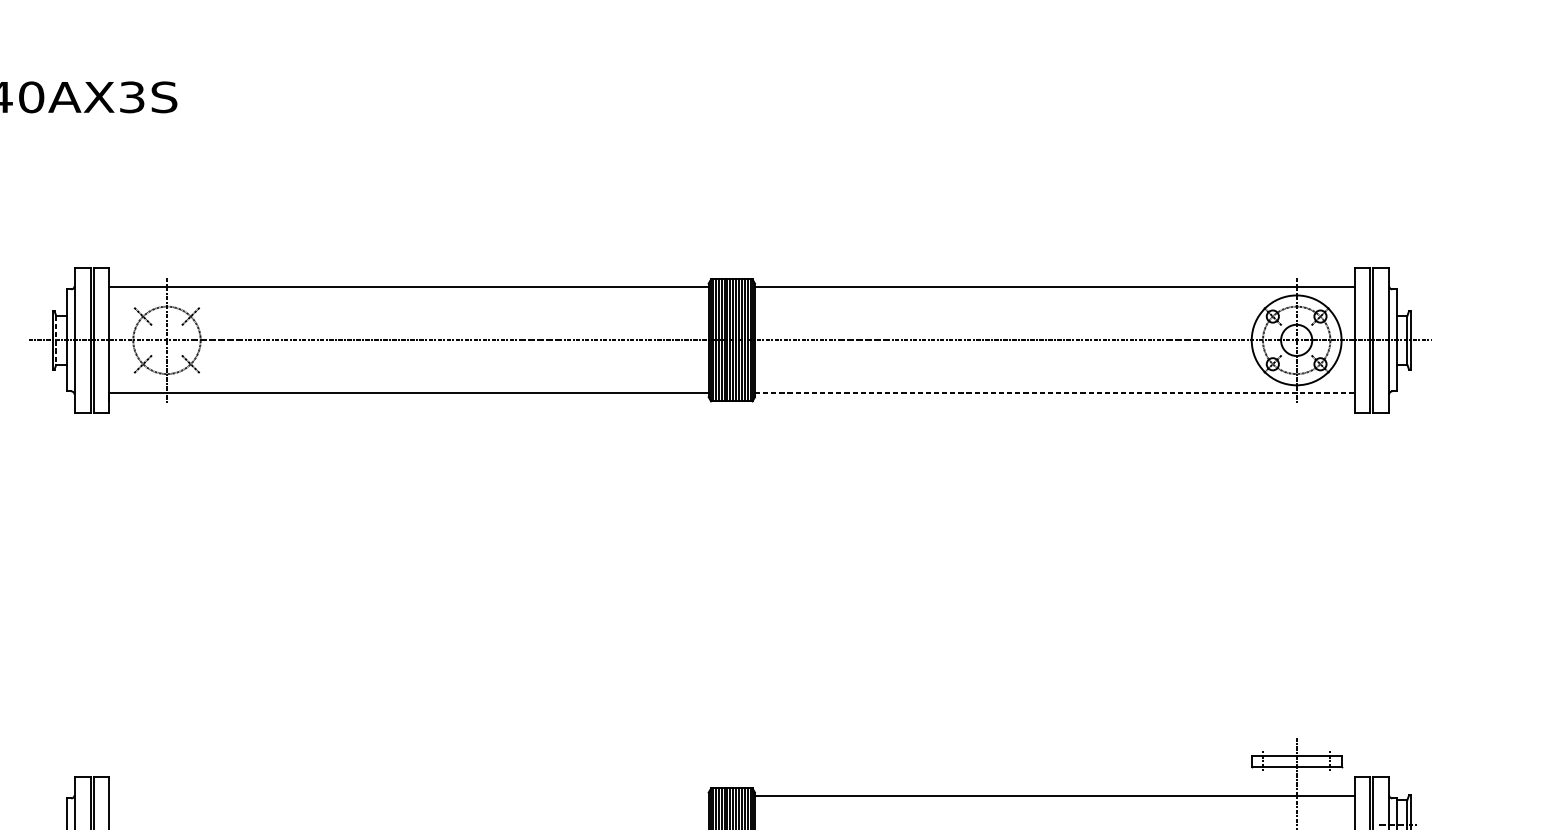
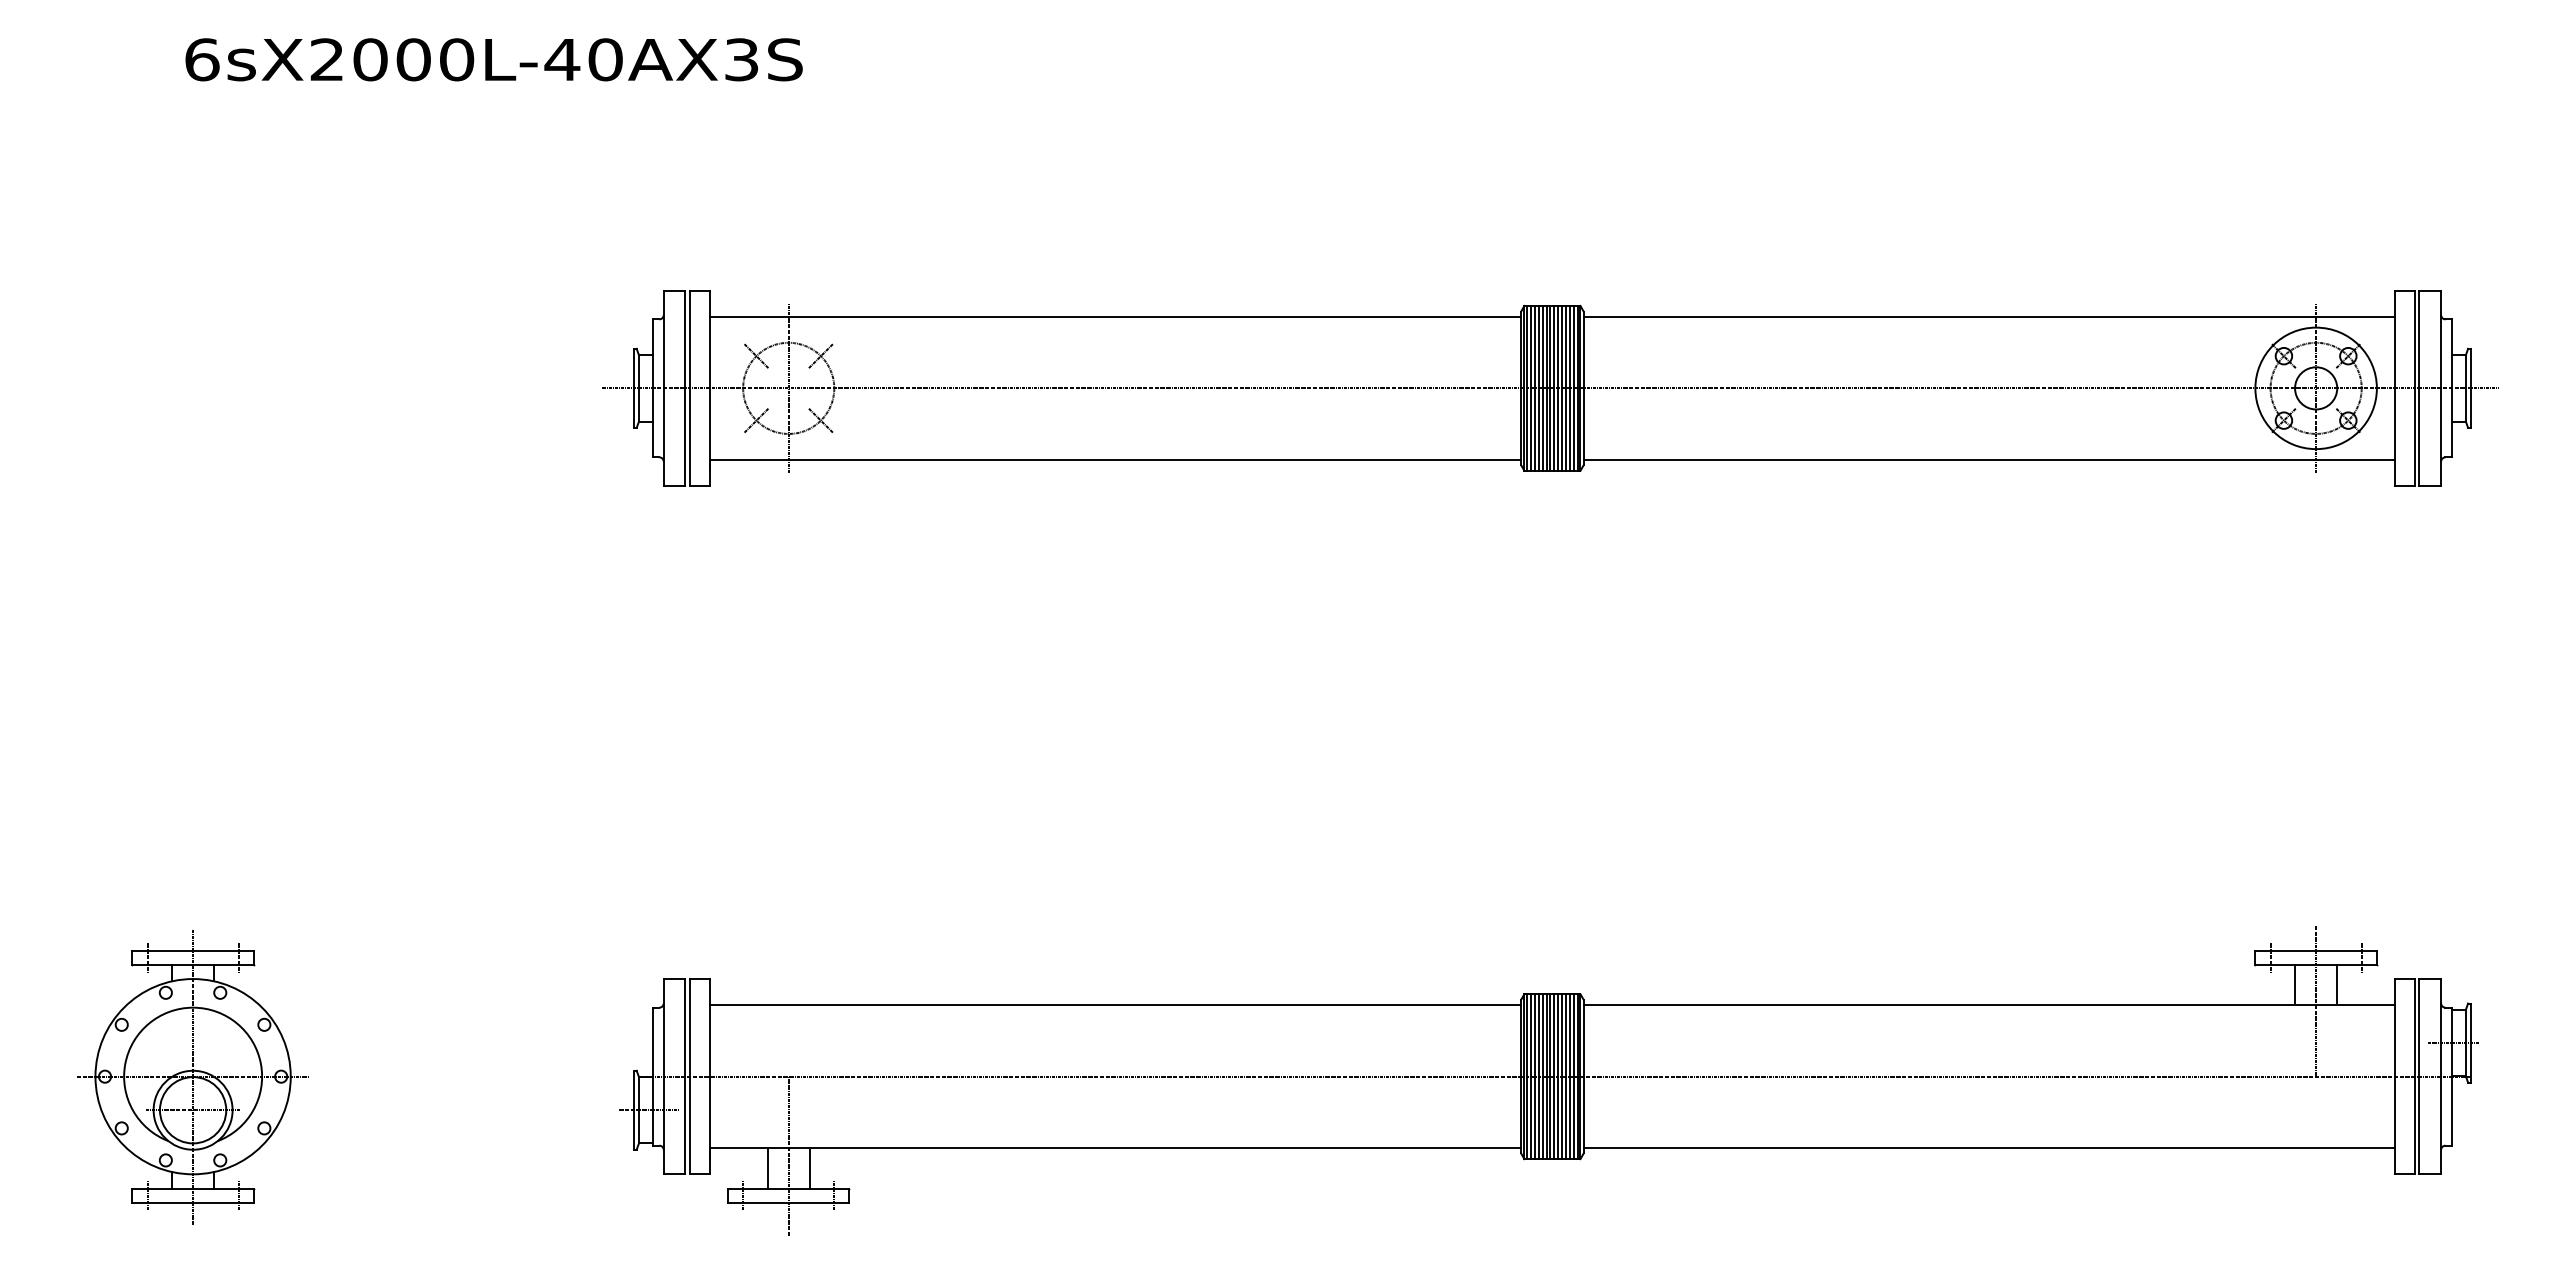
line: (56, 340) -> (639, 388), dashed -> solid
line: (1055, 393) -> (1989, 460), dashed -> solid
line: (1281, 780) -> (2295, 983), added
line: (1312, 780) -> (2337, 983), added
line: (408, 796) -> (1115, 1004), added

